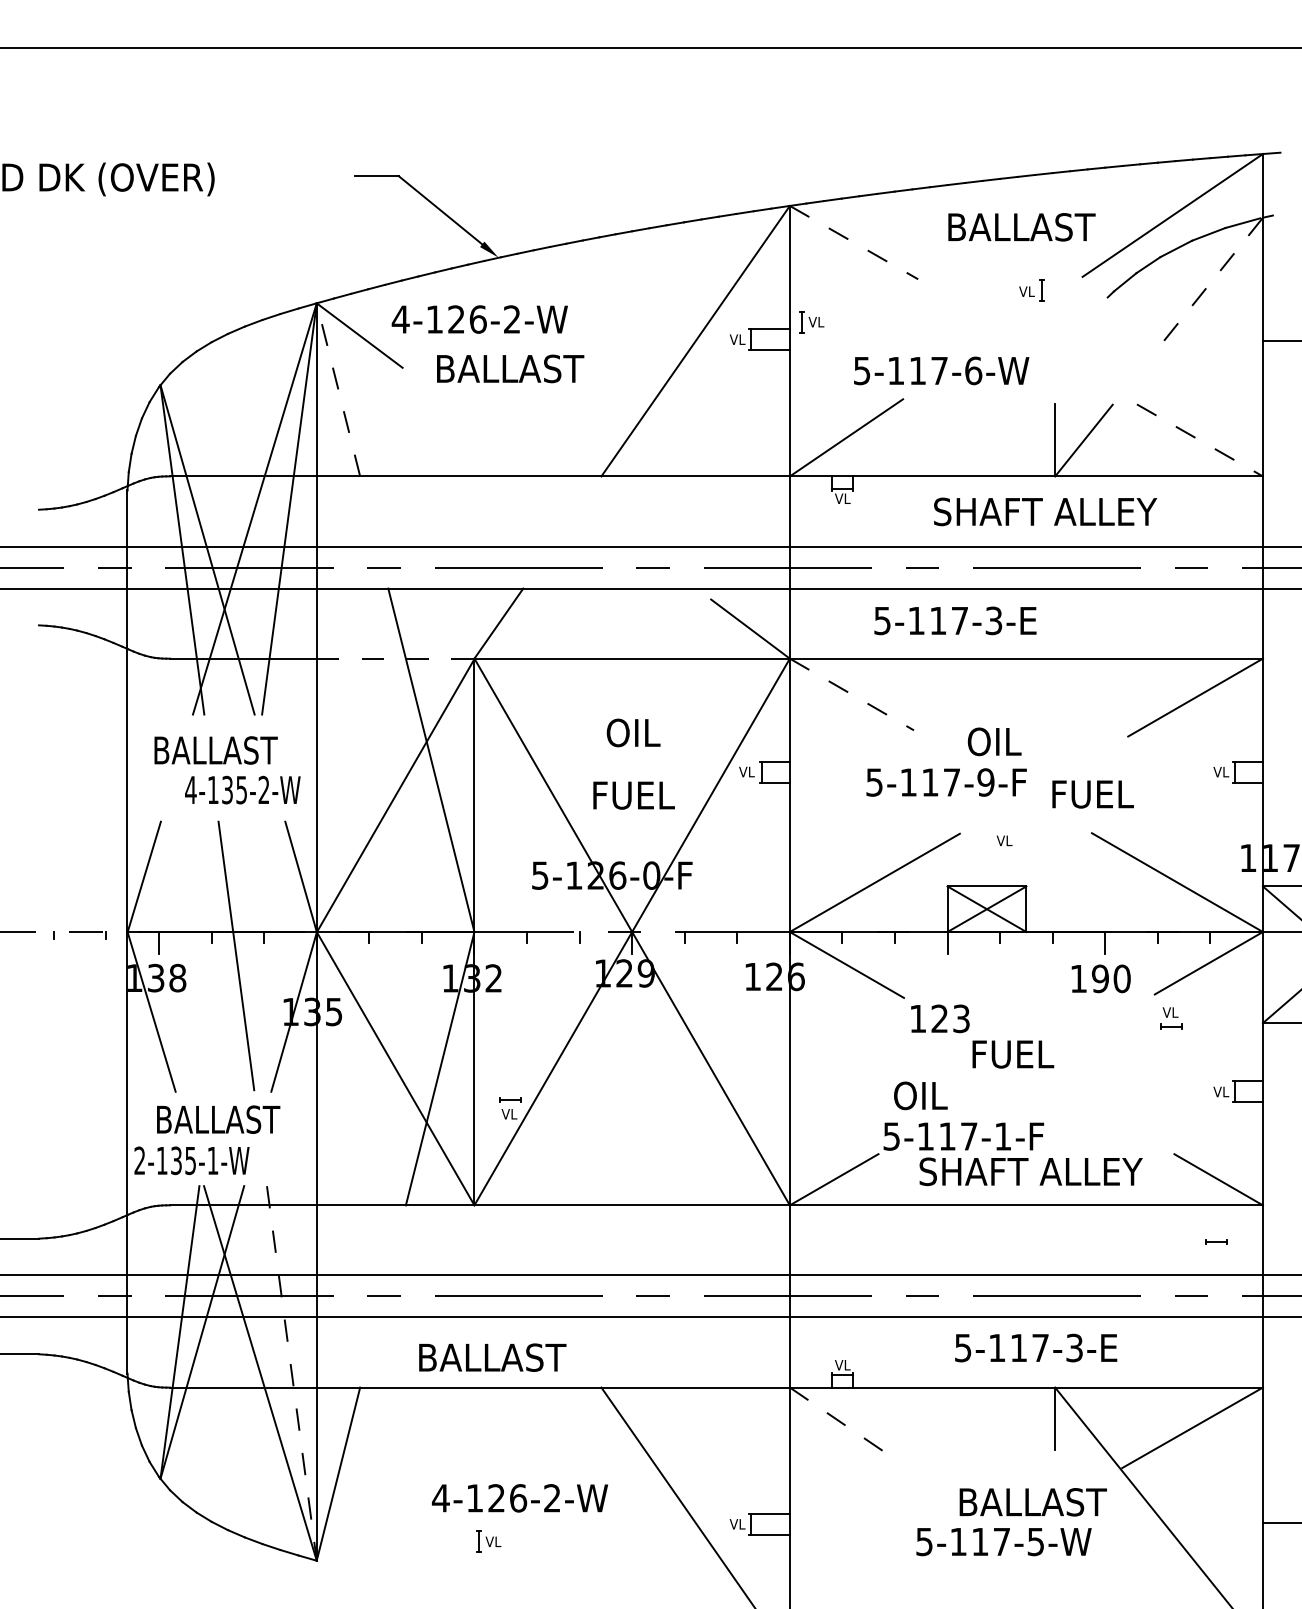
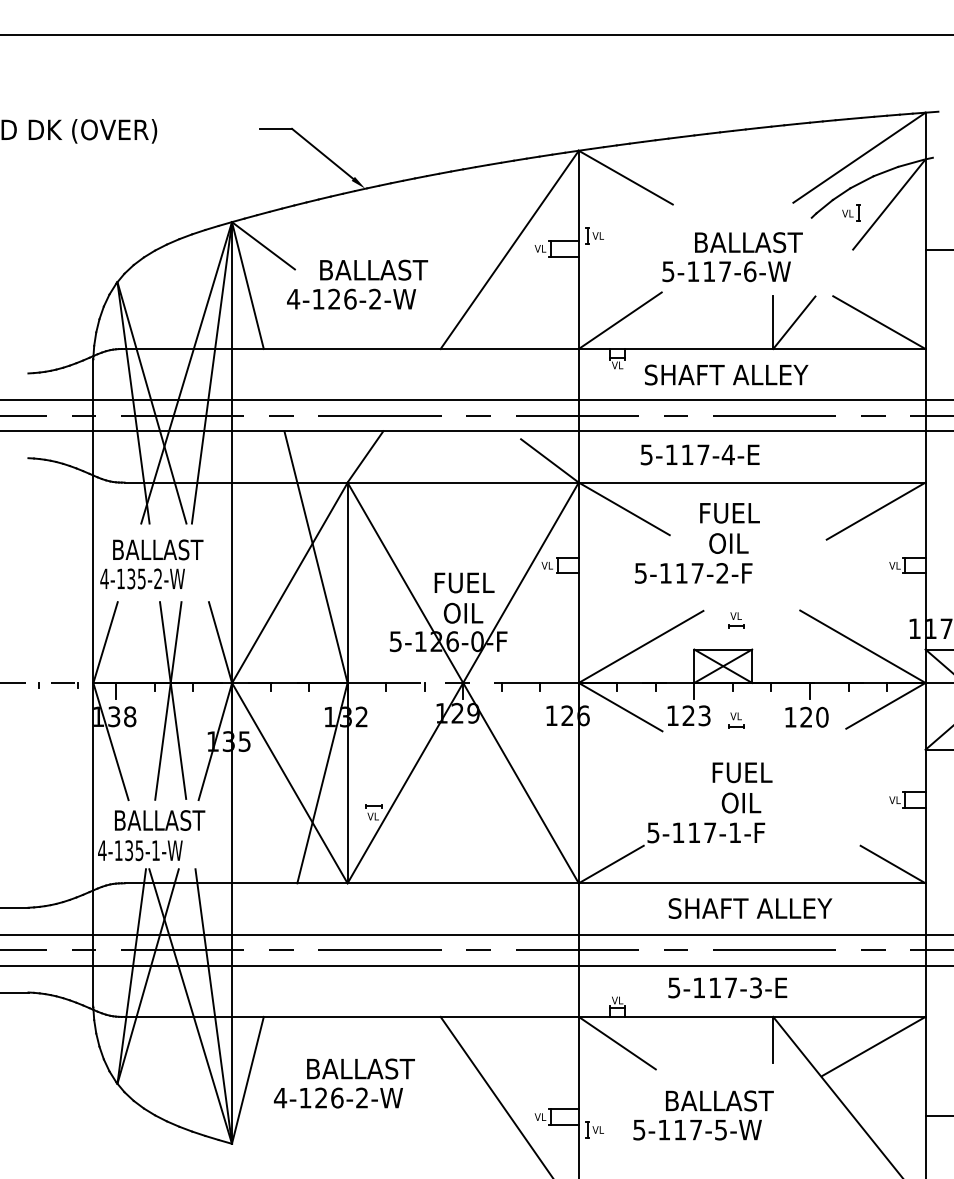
text: (1021, 227) -> (748, 242), moved
line: (854, 242) -> (626, 177), dashed -> solid
line: (1213, 279) -> (889, 204), dashed -> solid
part: (1031, 290) -> (851, 212), moved
text: (479, 319) -> (351, 299), moved
text: (941, 370) -> (726, 271), moved
line: (338, 389) -> (247, 285), dashed -> solid
line: (1199, 440) -> (879, 322), dashed -> solid
text: (1045, 511) -> (726, 374), moved
text: (993, 620) -> (728, 454), 5-117-3-E -> 5-117-4-E
line: (395, 658) -> (289, 482), dashed -> solid
line: (851, 694) -> (623, 508), dashed -> solid
text: (633, 732) -> (463, 612), moved
text: (985, 782) -> (722, 573), 5-117-9-F -> 5-117-2-F
text: (242, 789) -> (142, 578), moved
text: (1092, 794) -> (729, 513), moved
line: (229, 956) -> (168, 700), added
text: (1100, 978) -> (806, 717), 190 -> 120
text: (940, 1018) -> (689, 715), moved
part: (1171, 1018) -> (736, 720), moved
text: (920, 1095) -> (741, 802), moved
text: (139, 1160) -> (102, 850), 2-135-1-W -> 4-135-1-W
text: (1030, 1171) -> (750, 908), moved
part: (1216, 1241) -> (736, 626), moved
text: (1036, 1347) -> (728, 987), moved
text: (492, 1357) -> (360, 1068), moved
line: (291, 1373) -> (213, 1006), dashed -> solid
line: (842, 1423) -> (617, 1043), dashed -> solid
text: (519, 1498) -> (338, 1098), moved
text: (1032, 1502) -> (719, 1101), moved
part: (488, 1541) -> (594, 1129), moved
text: (1003, 1542) -> (697, 1130), moved

